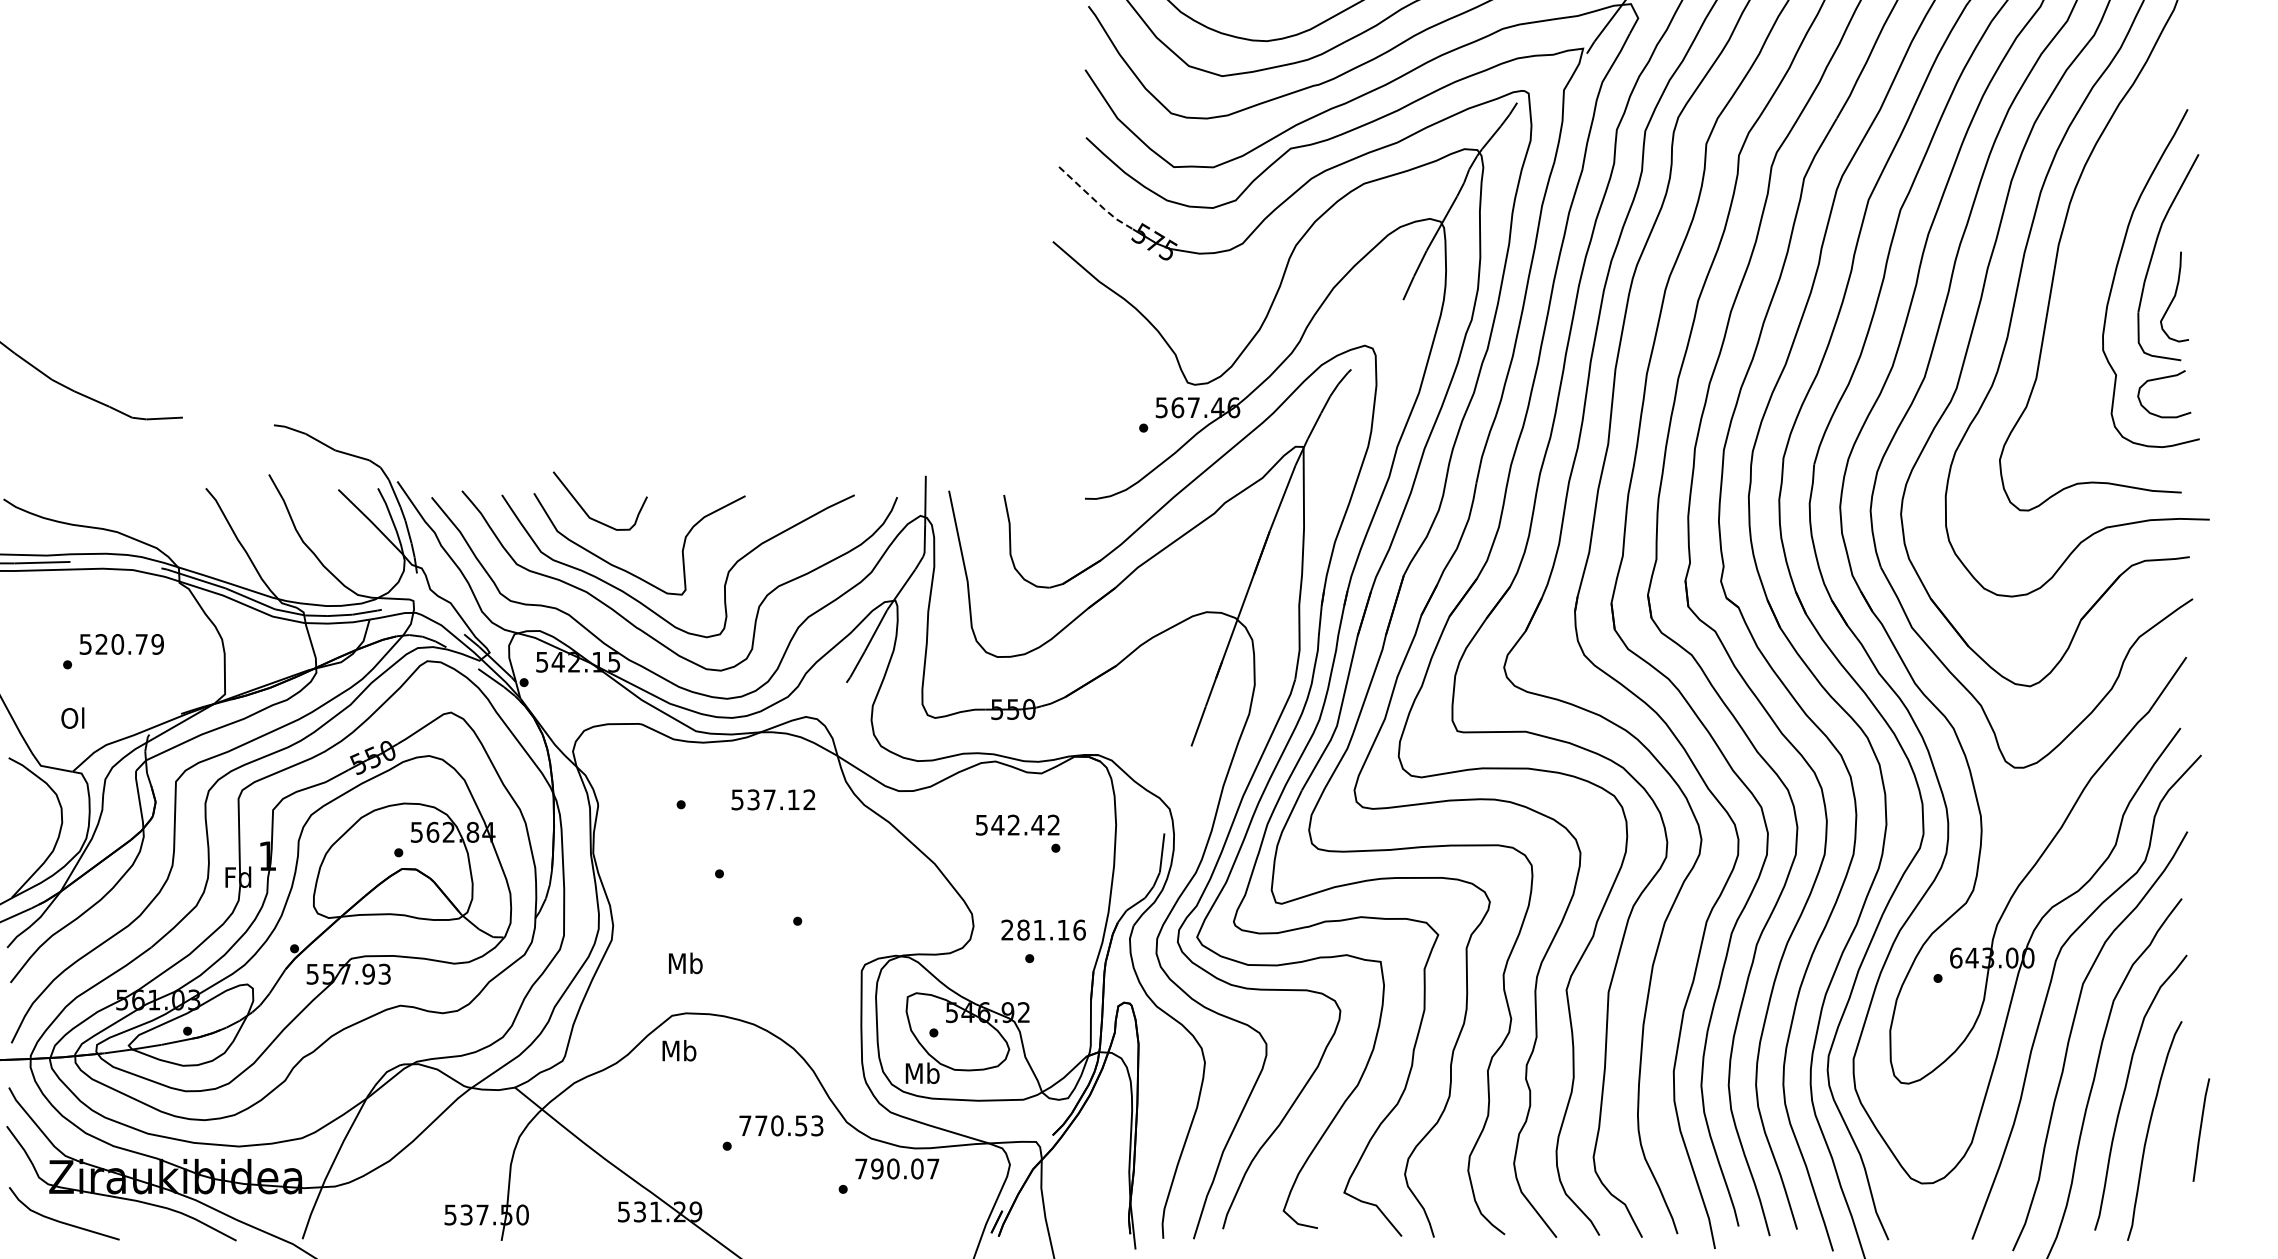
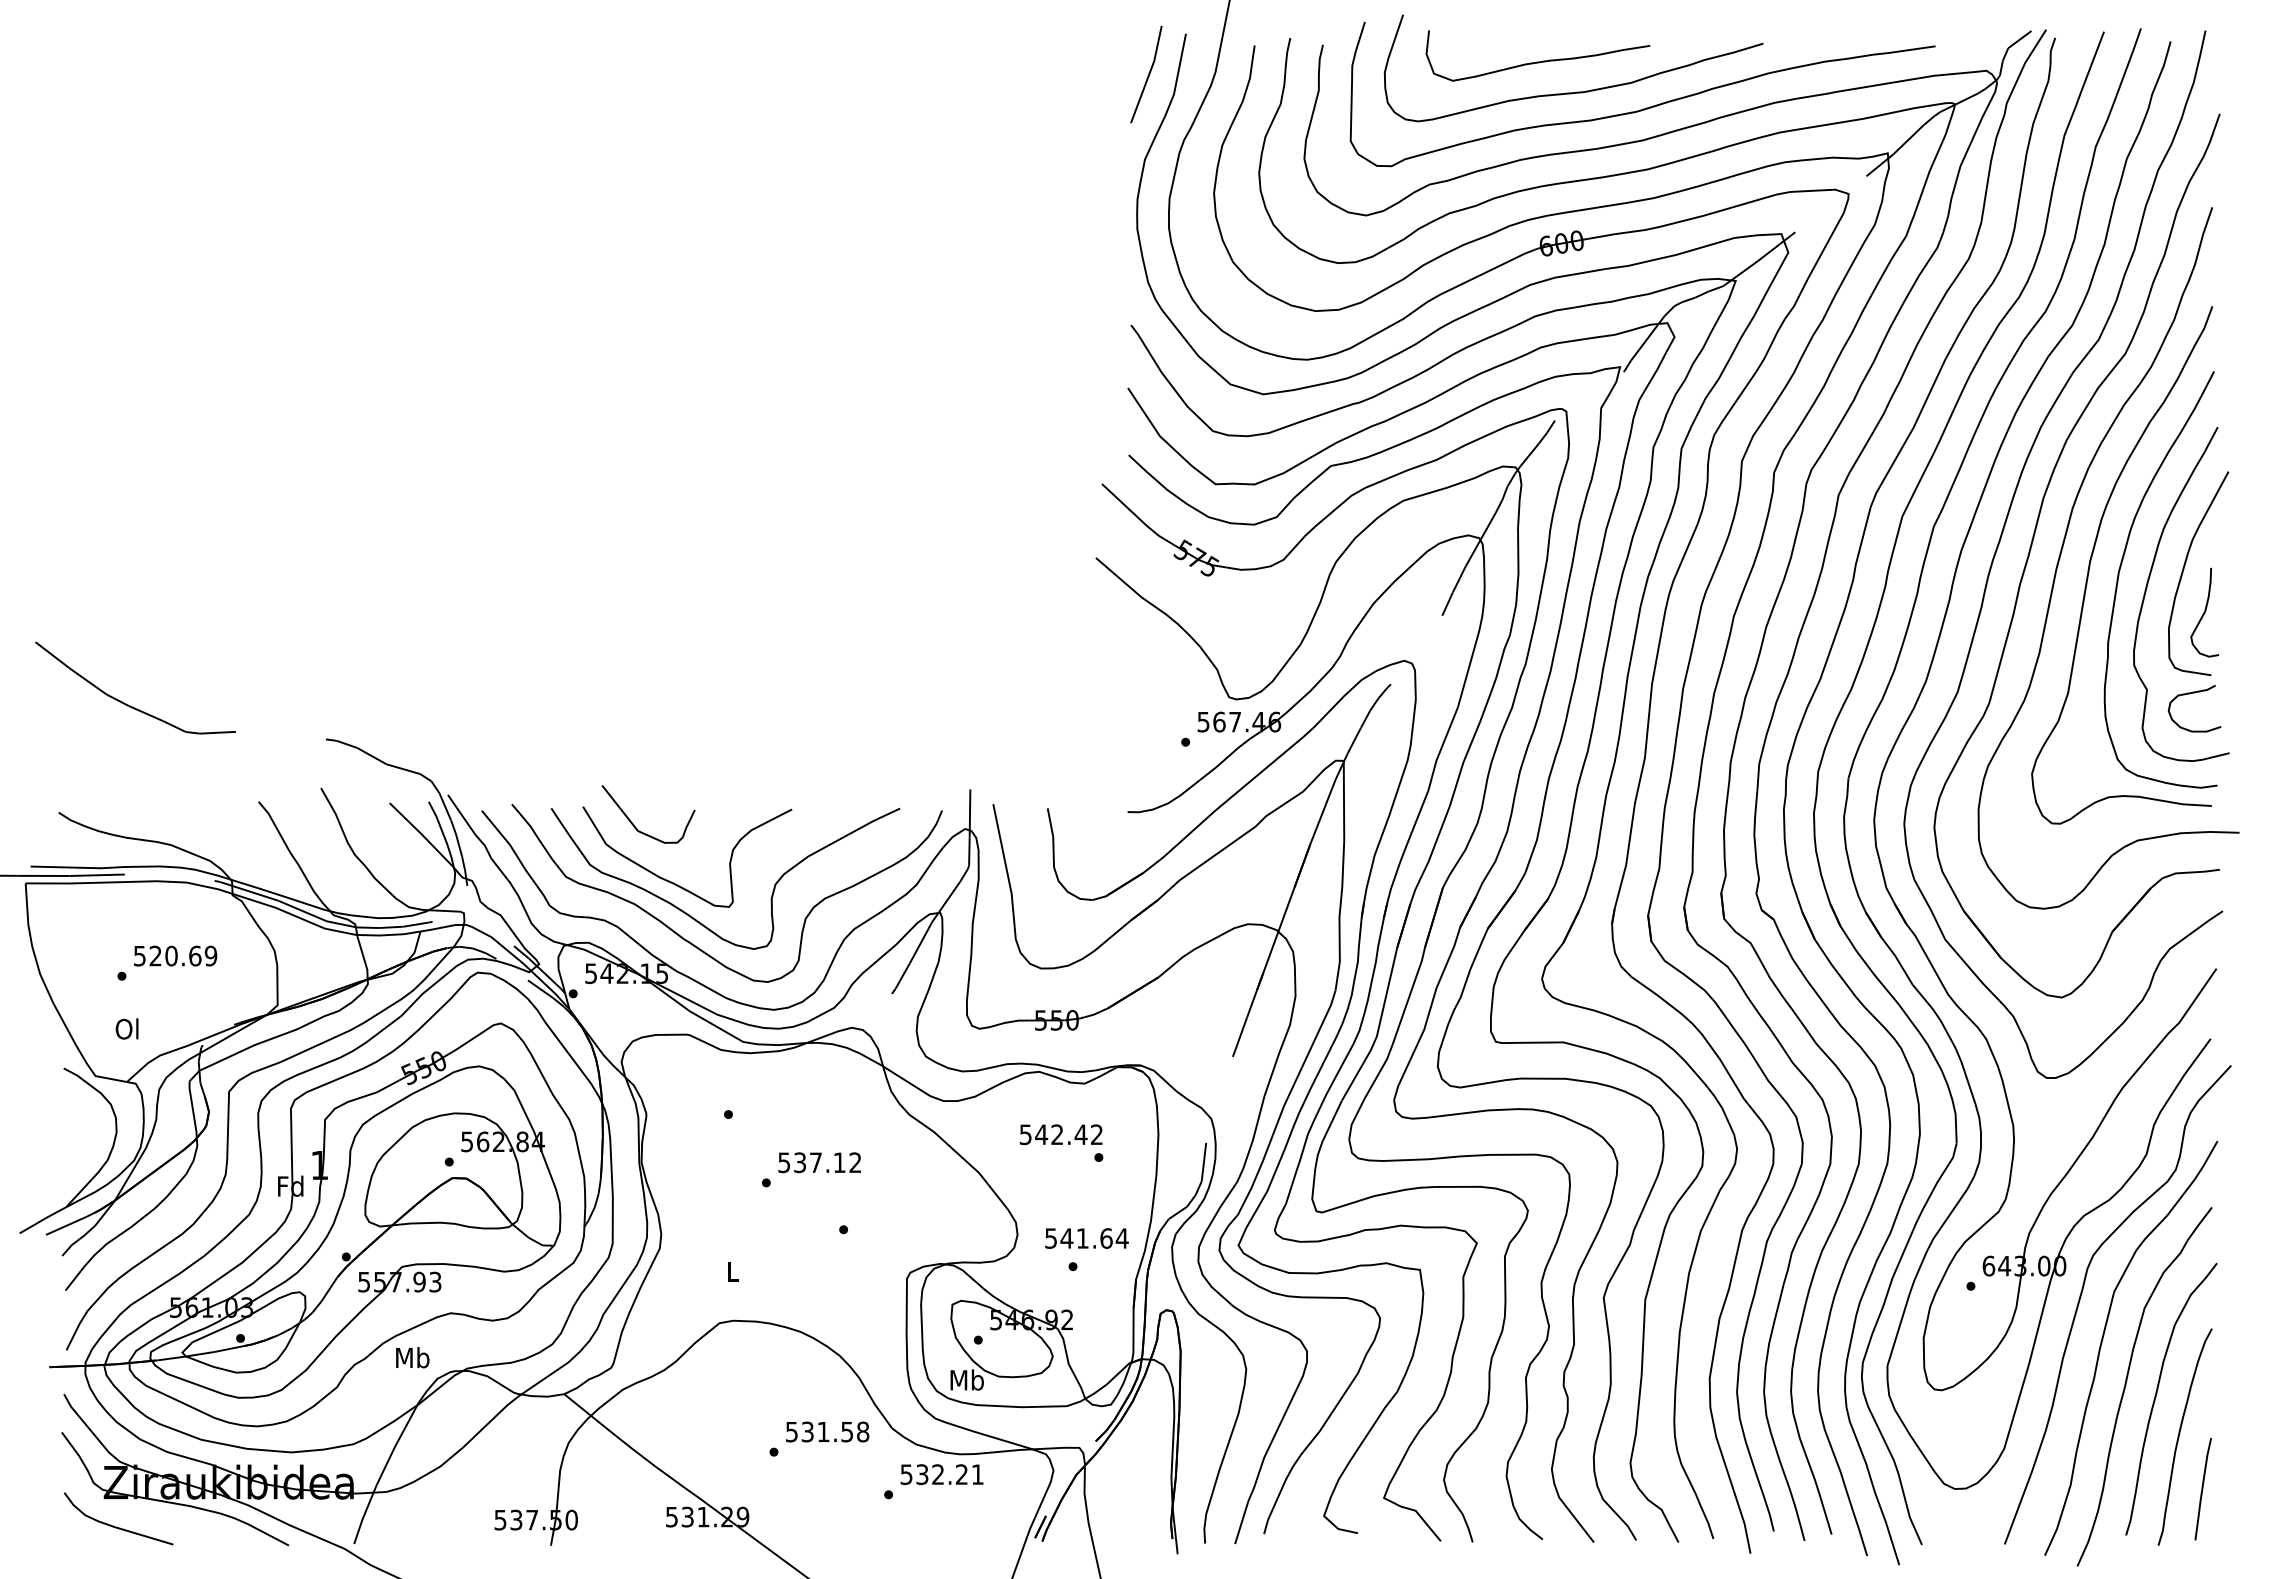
line: (1094, 200) -> (1137, 517), dashed -> solid
curve: (2090, 251) -> (2121, 567), added
text: (142, 643) -> (195, 955), 520.79 -> 520.69
text: (773, 799) -> (819, 1162), moved
text: (1043, 930) -> (1086, 1238), 281.16 -> 541.64
text: (685, 962) -> (732, 1270), Mb -> L
text: (679, 1050) -> (412, 1357), moved
text: (781, 1125) -> (827, 1431), 770.53 -> 531.58
curve: (2200, 1130) -> (2202, 1489), moved
text: (896, 1168) -> (941, 1474), 790.07 -> 532.21

